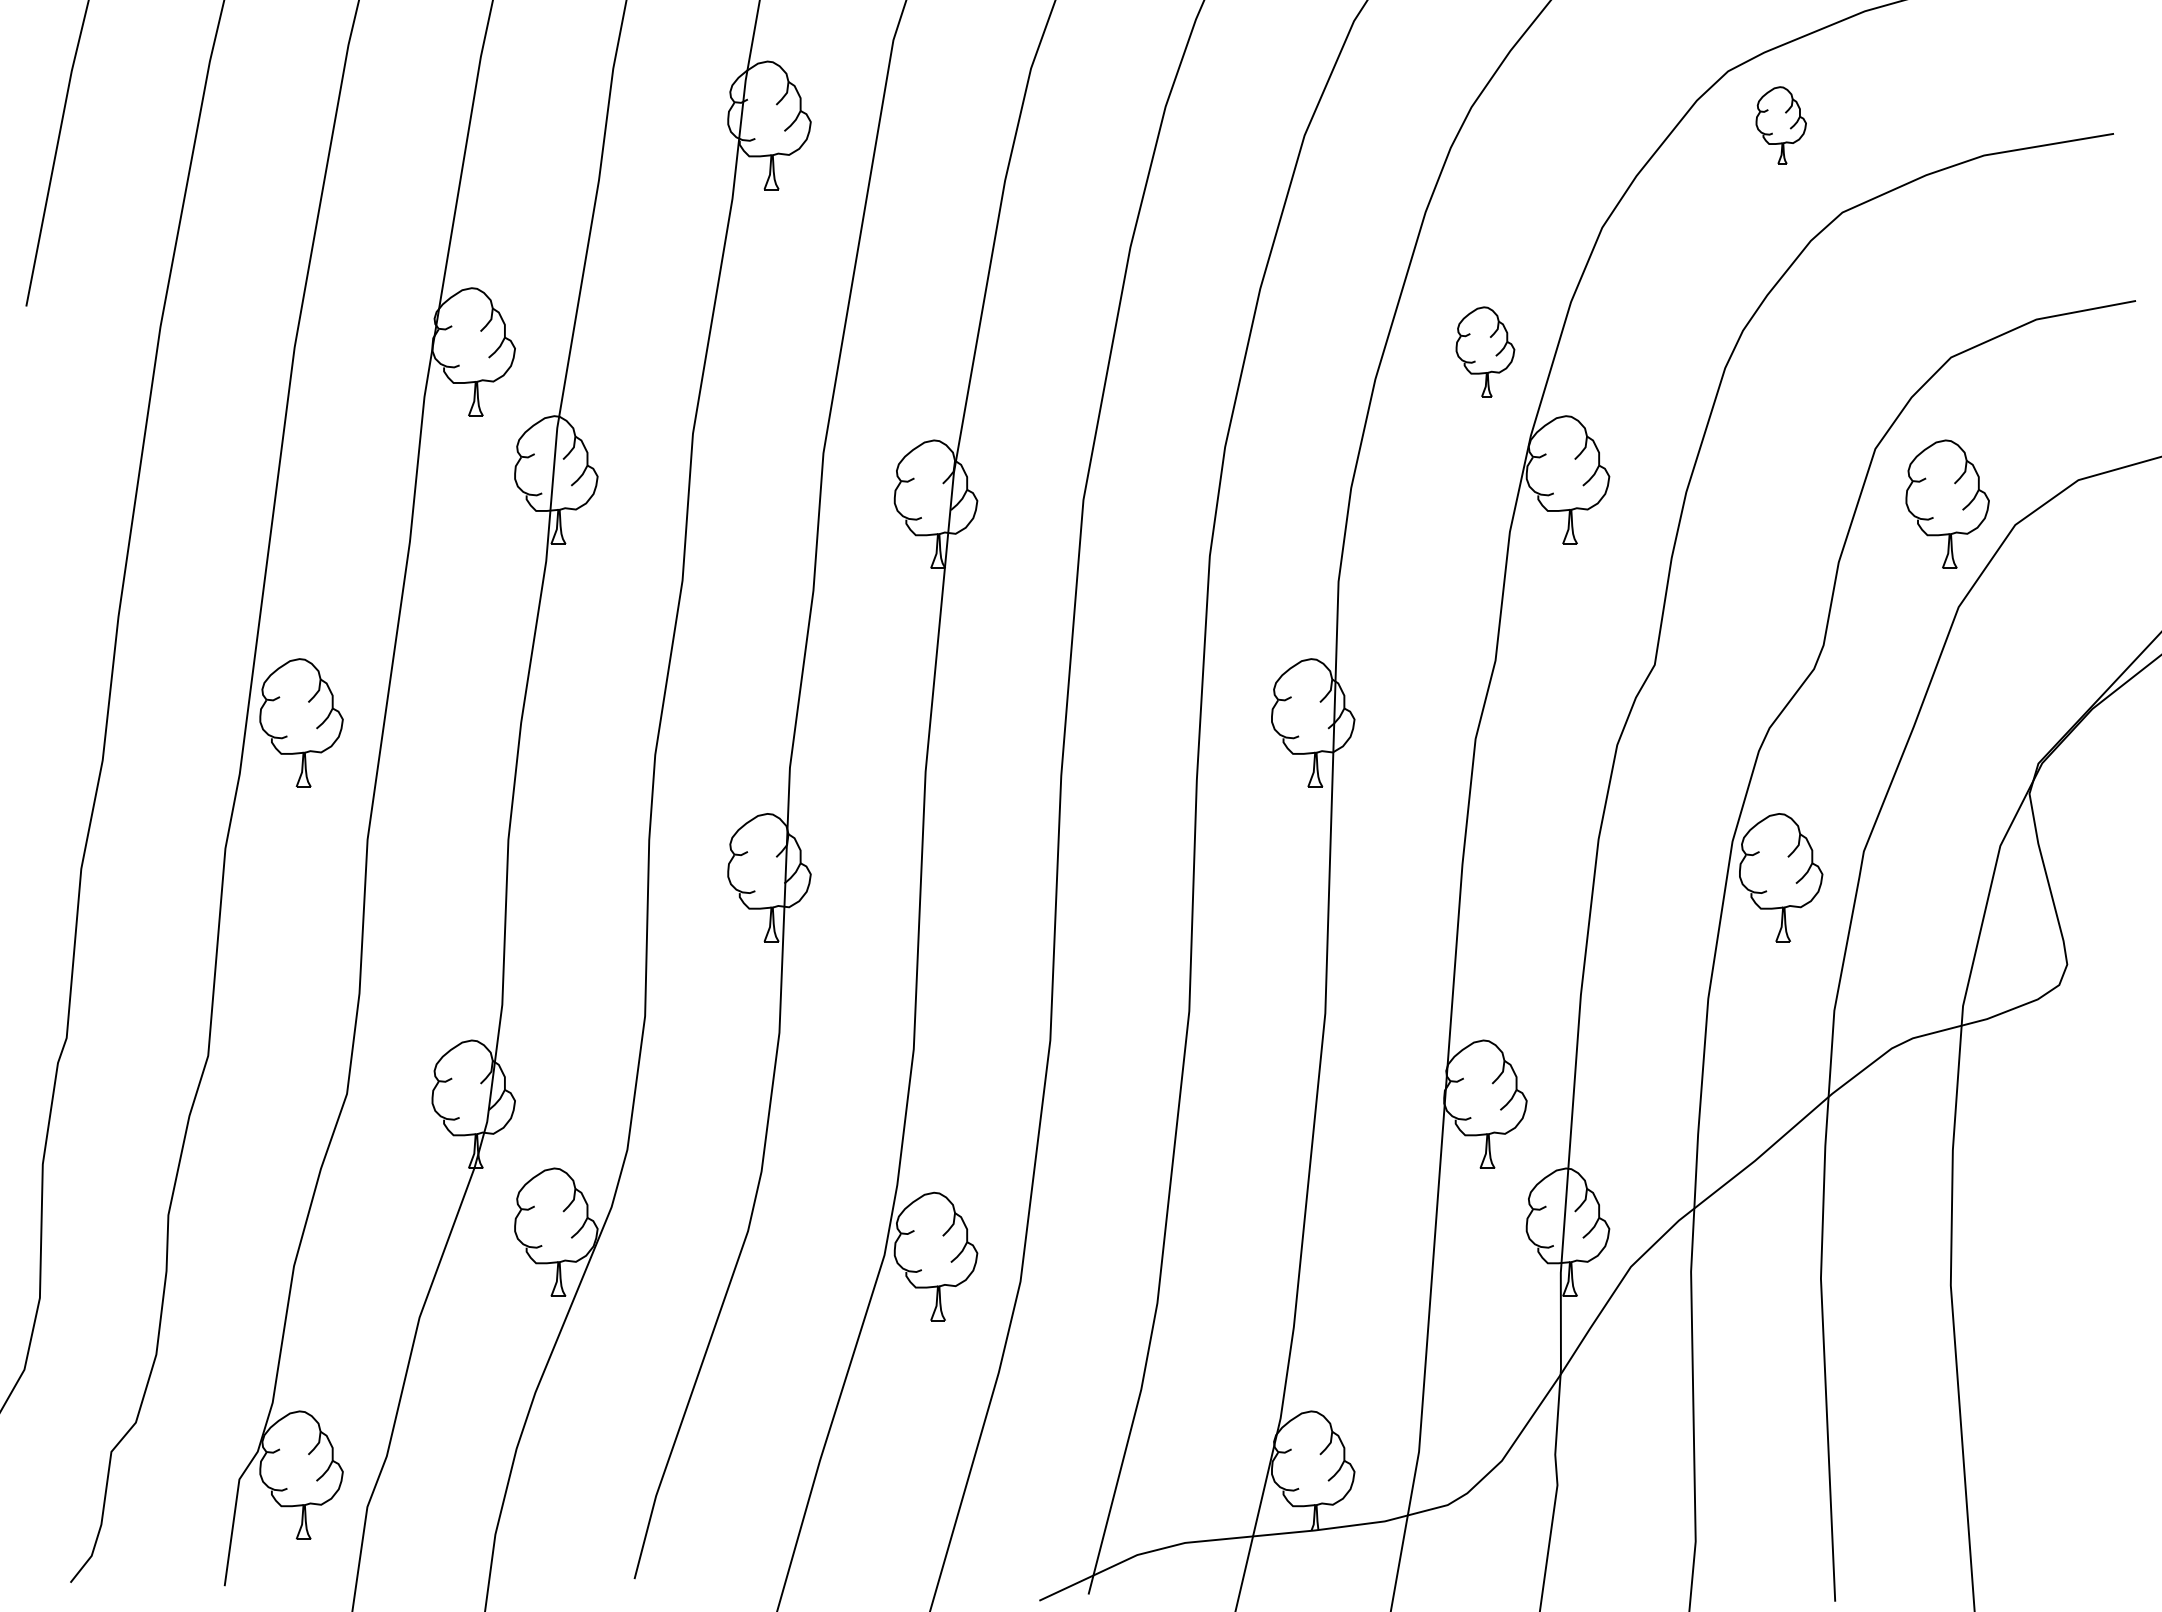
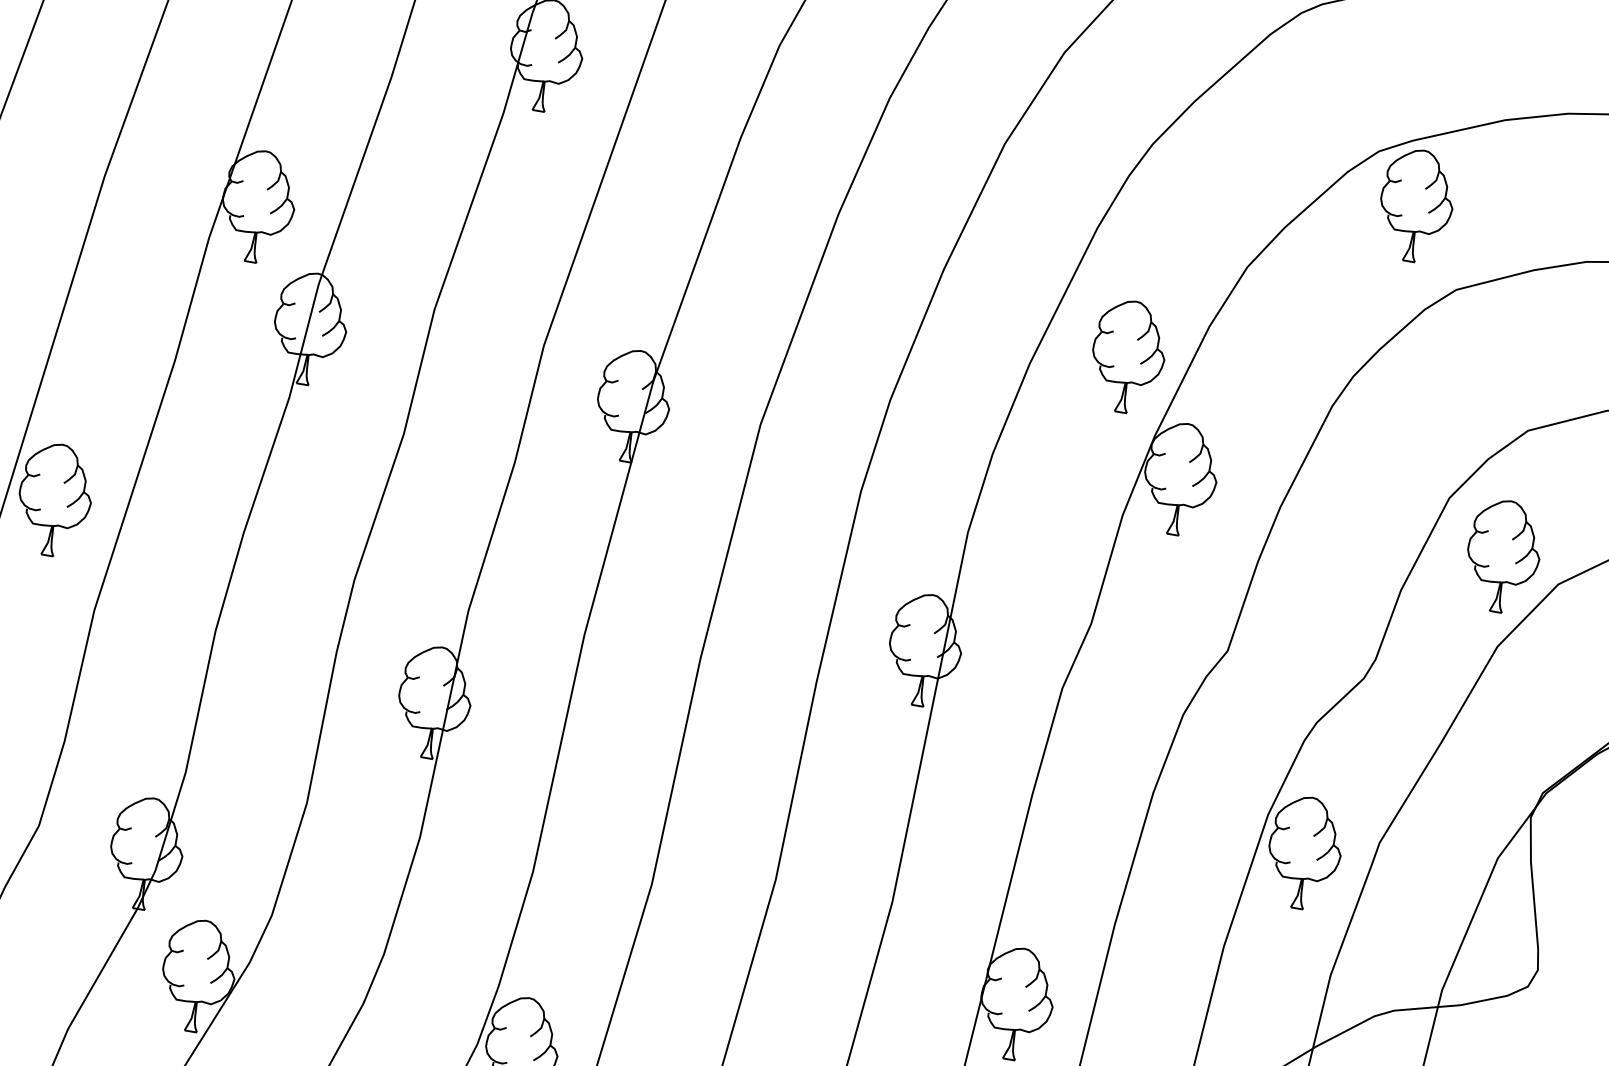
part: (1781, 125) -> (1416, 205), size x1.67
part: (1485, 351) -> (1128, 356), size x1.43

